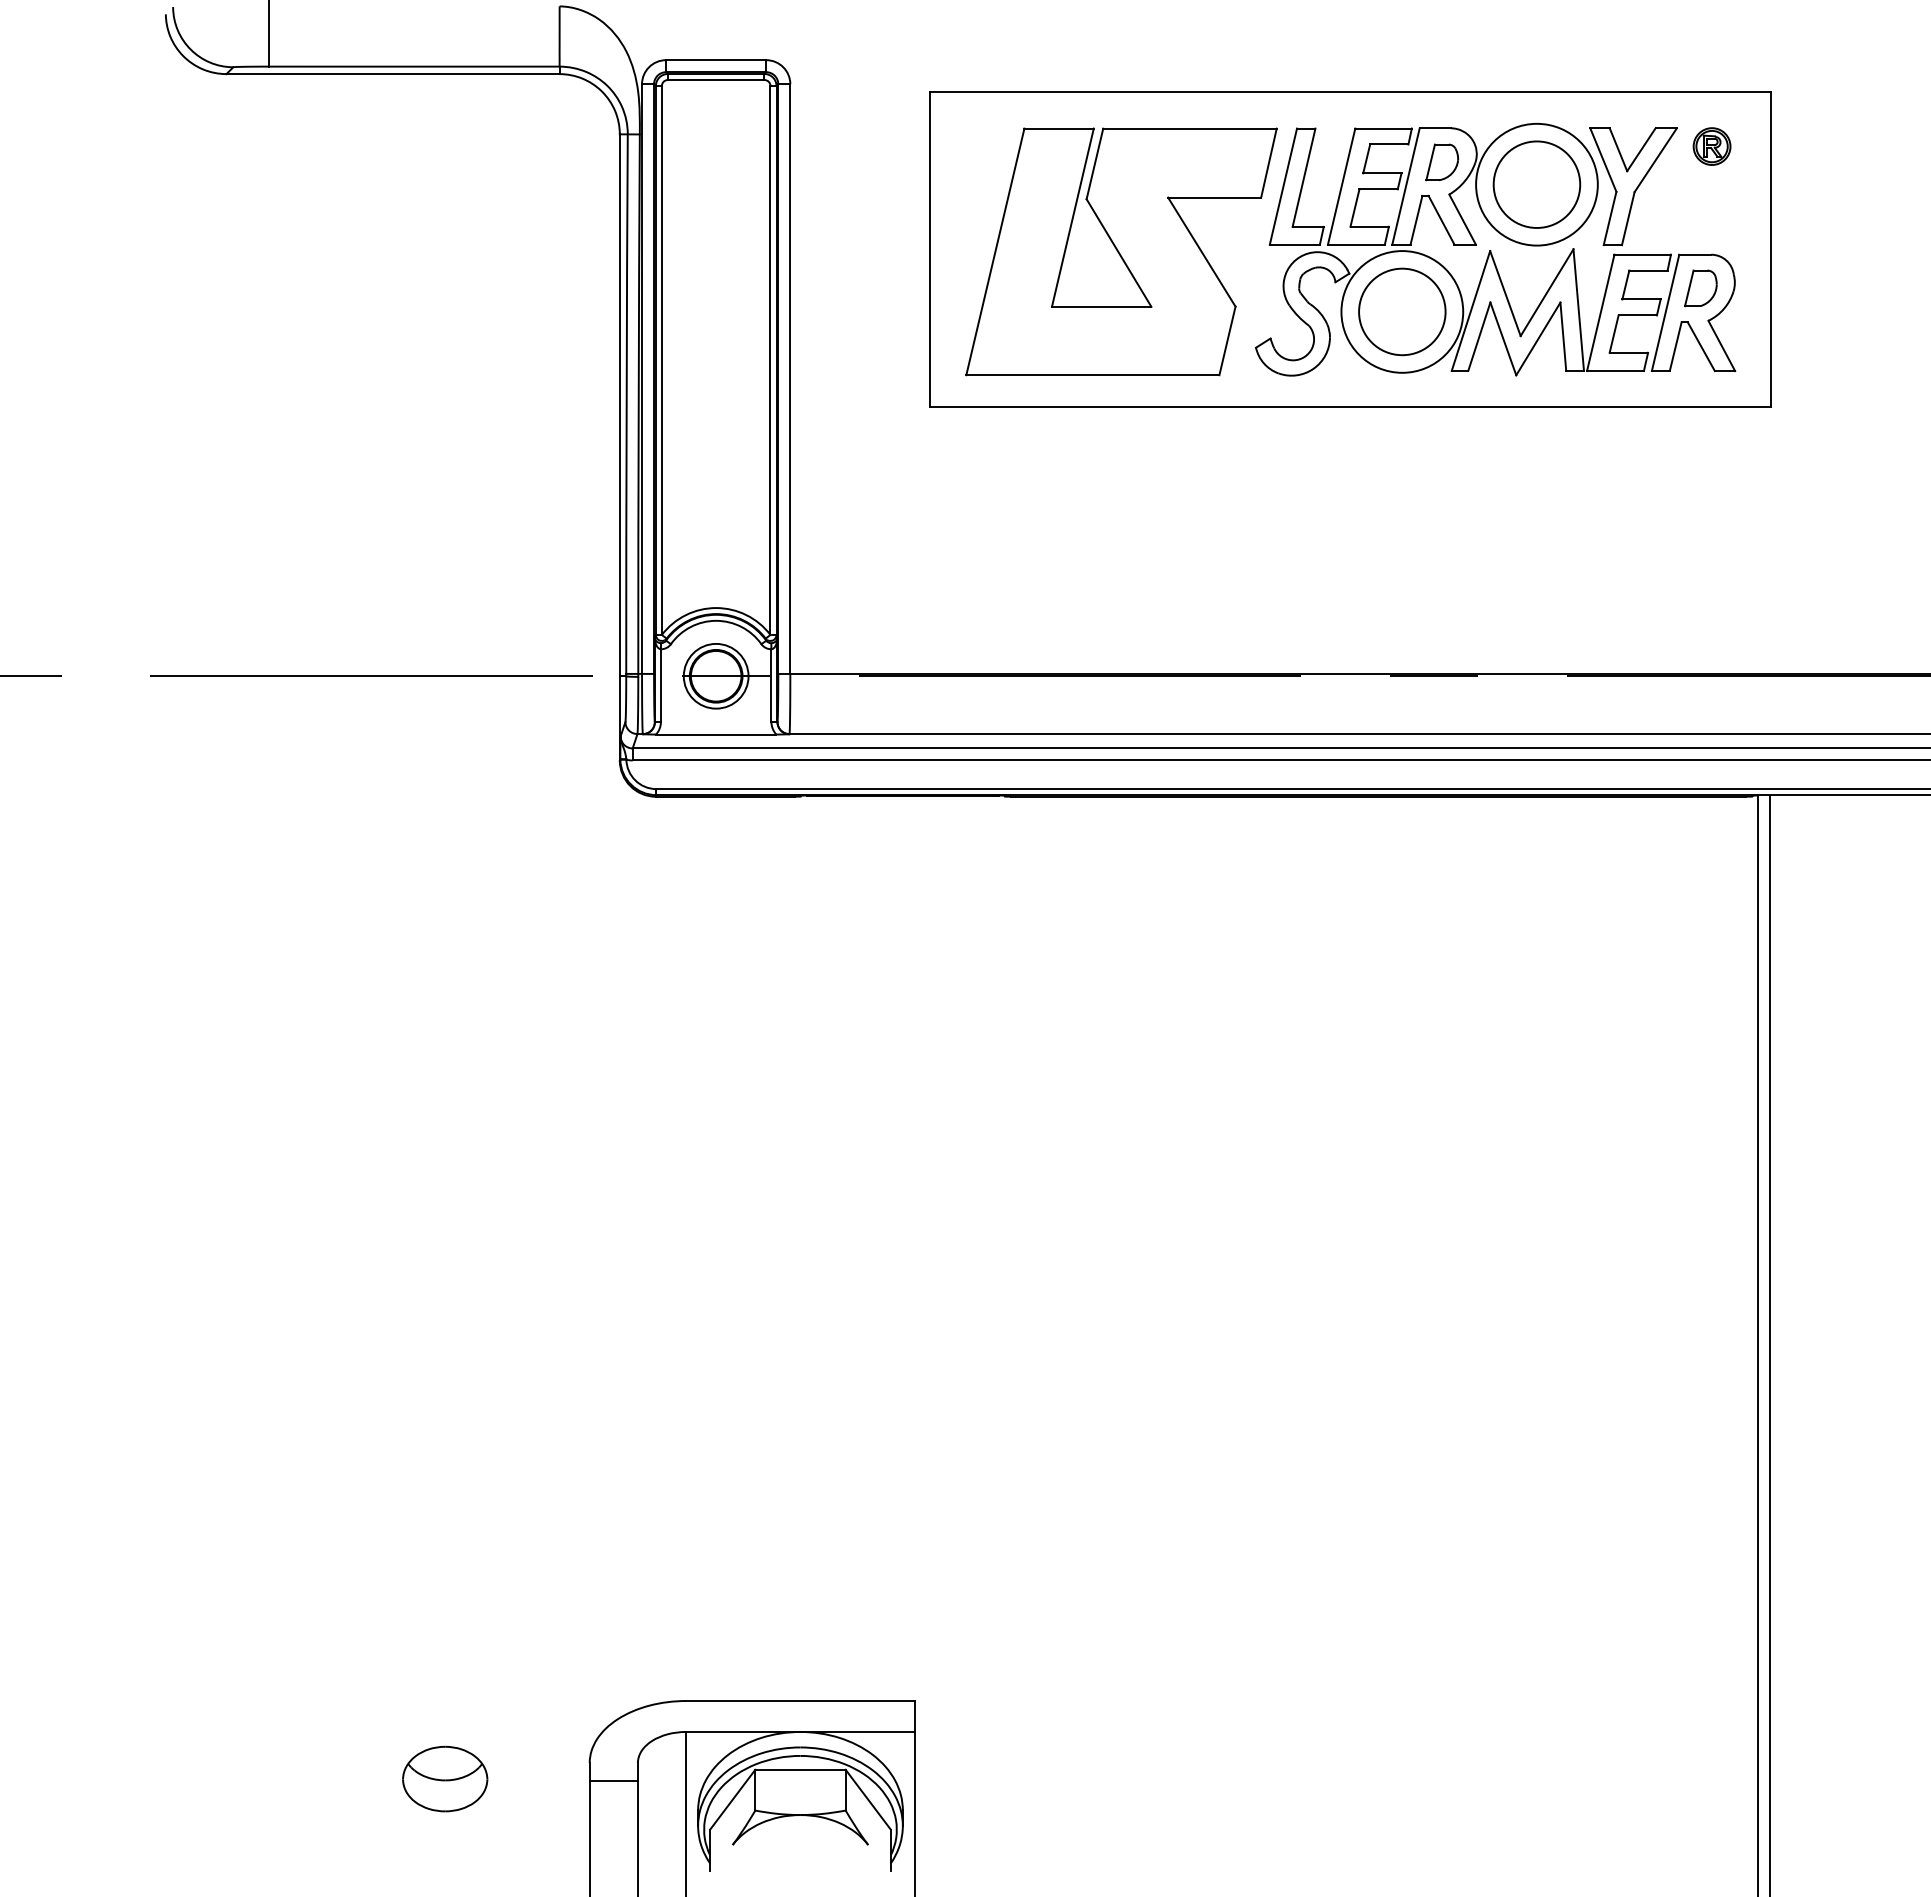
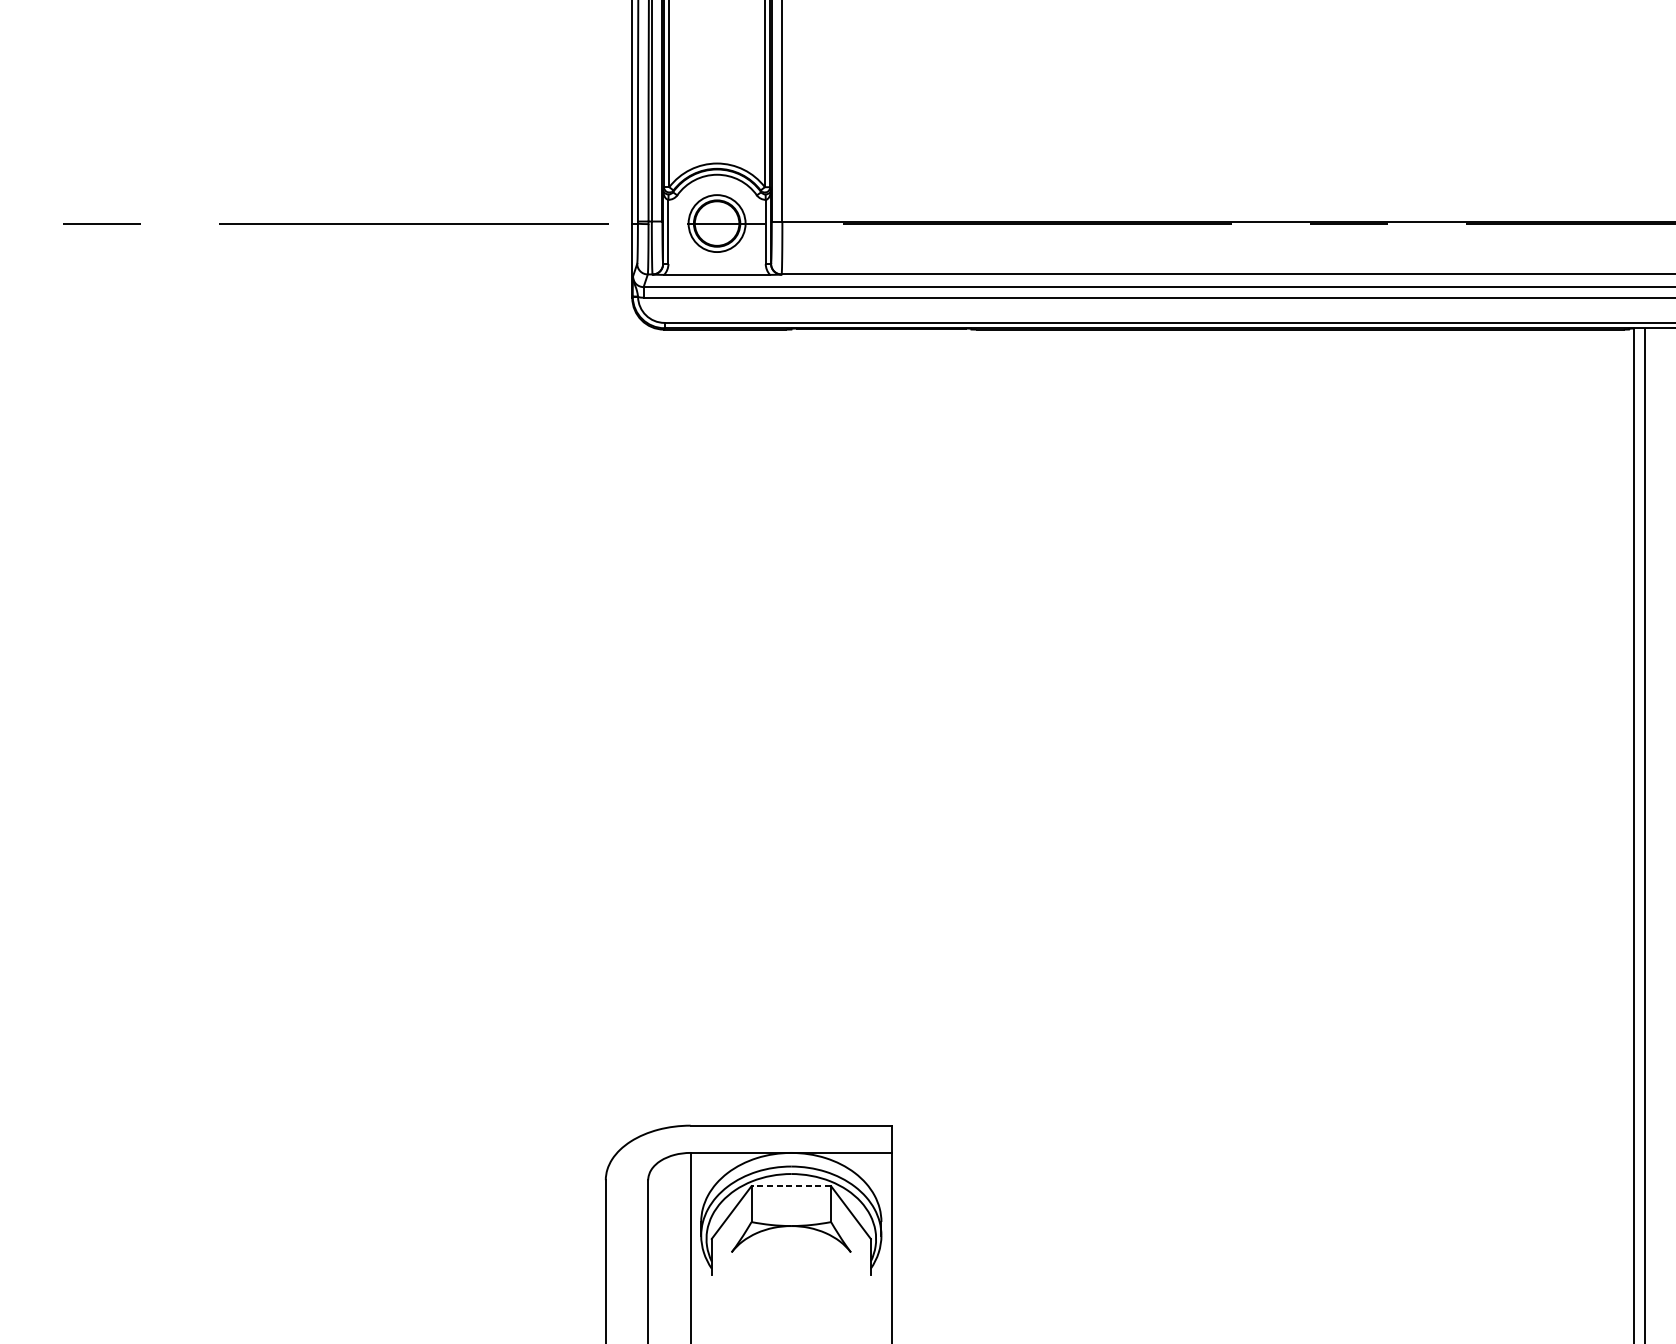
line: (799, 1769) -> (790, 1185), solid -> dashed
part: (445, 1778) -> (478, 1193), removed
line: (613, 1780) -> (626, 1195), removed

